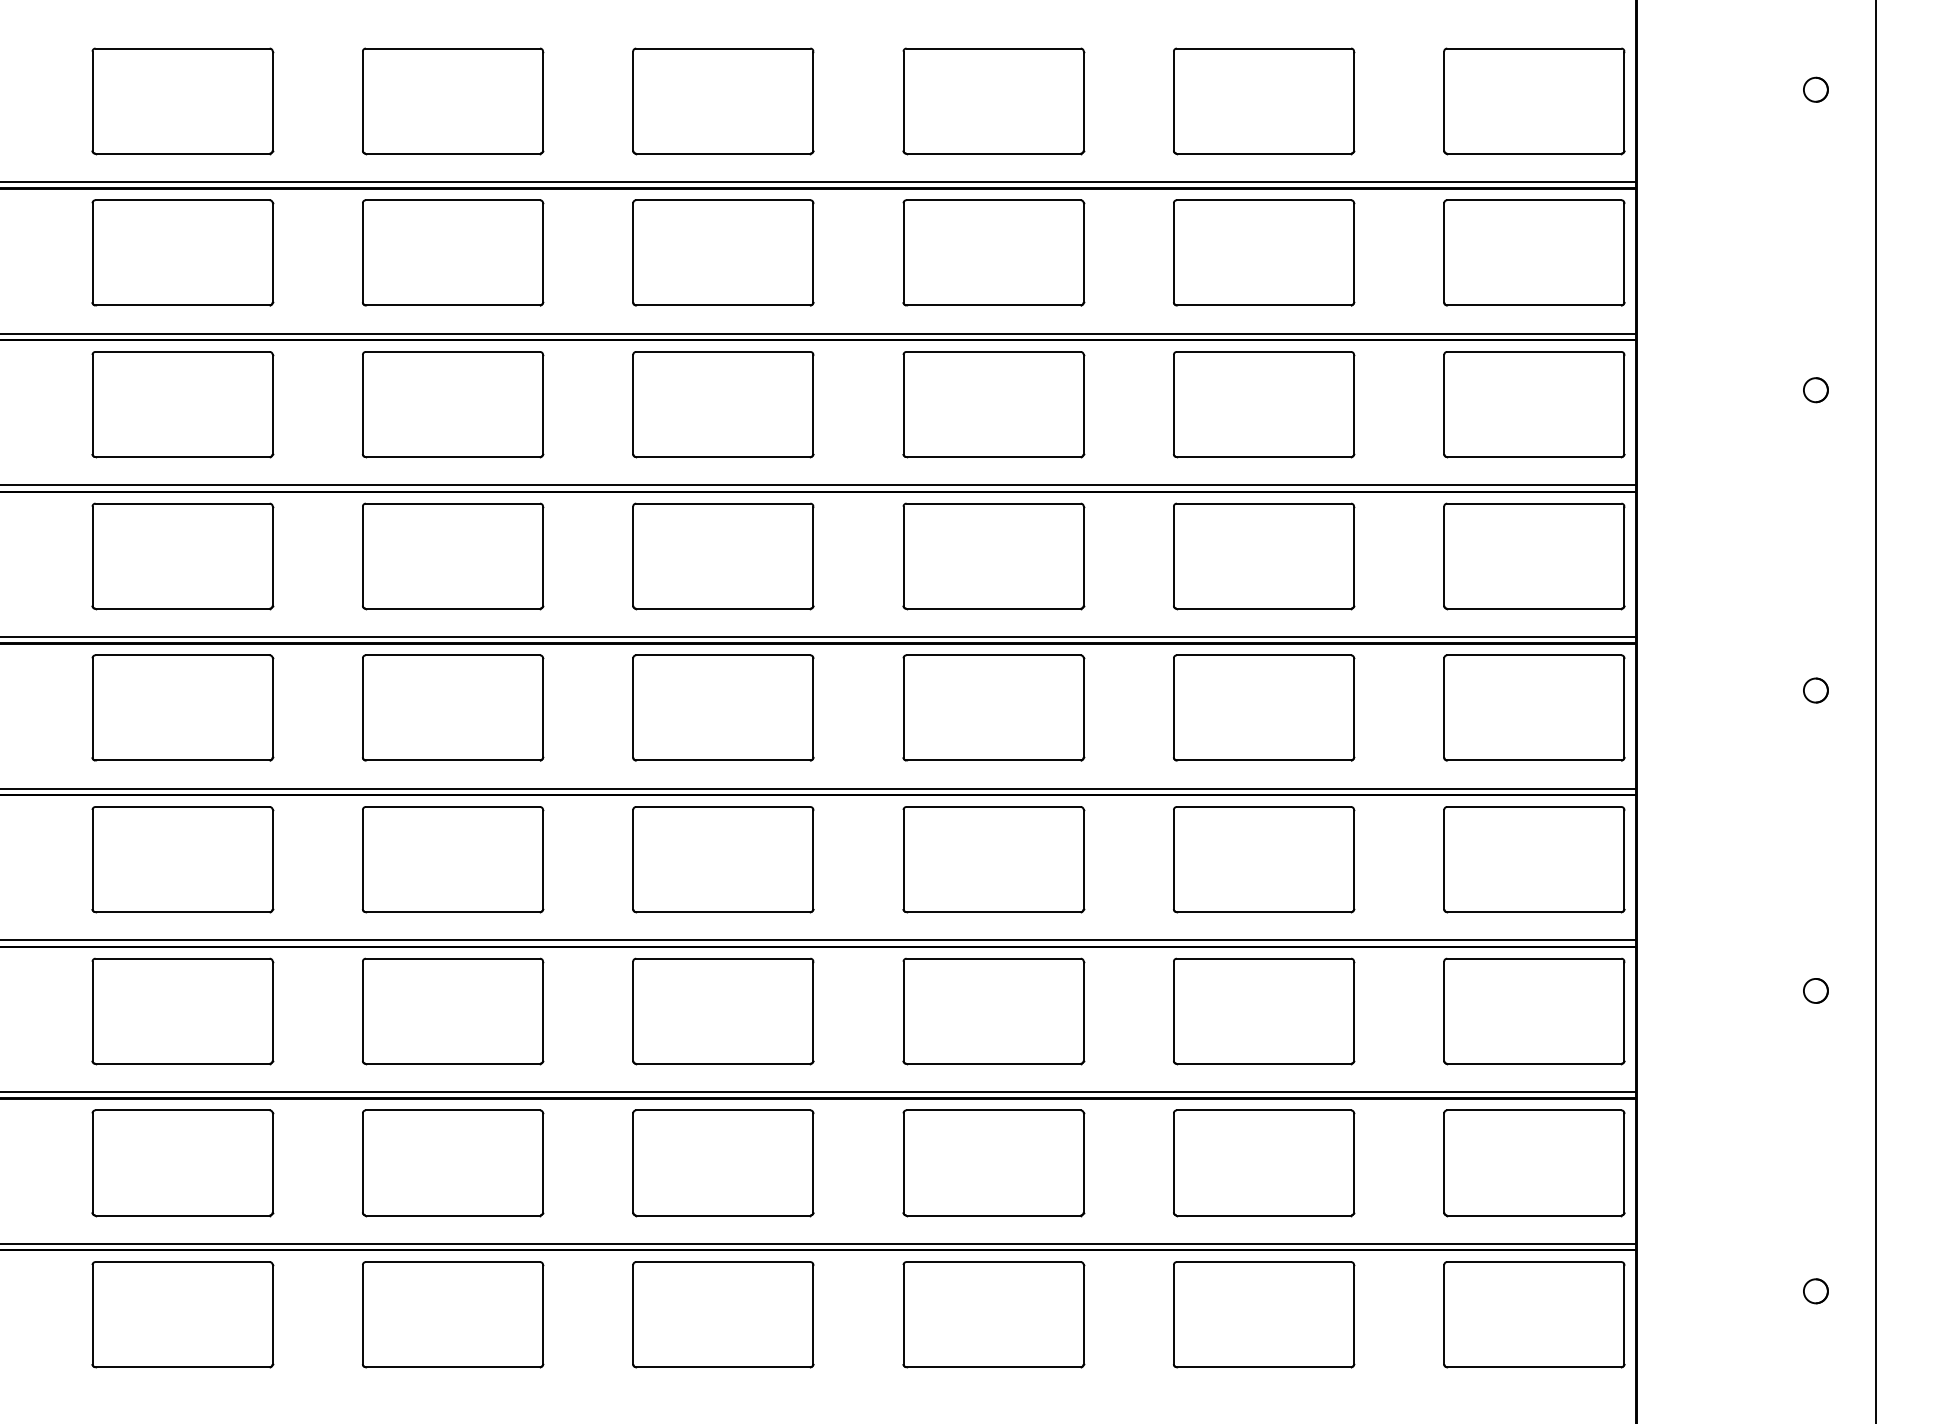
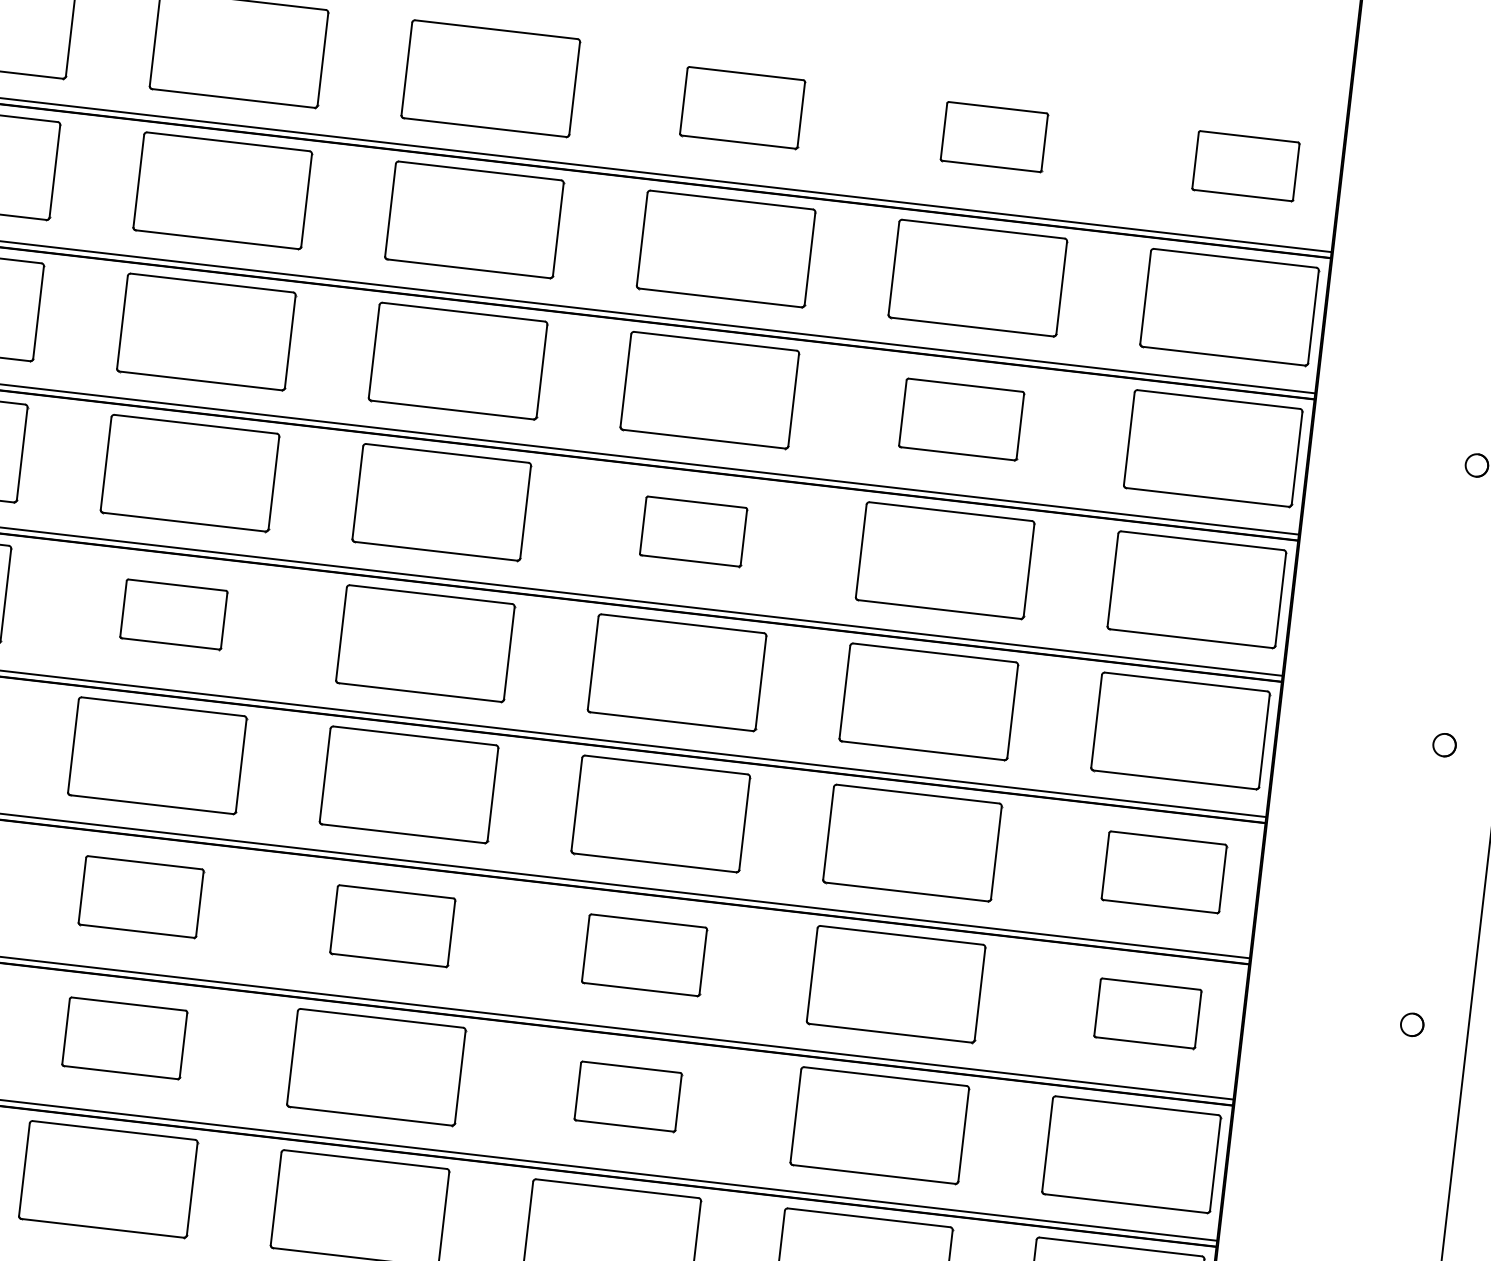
part: (993, 101) -> (742, 108), size x0.7
part: (1264, 101) -> (994, 137), size x0.6
part: (1534, 101) -> (1246, 166), size x0.6
part: (1264, 404) -> (961, 419), size x0.7
part: (993, 556) -> (693, 531), size x0.6
part: (453, 707) -> (174, 614), size x0.6
part: (1534, 859) -> (1164, 872), size x0.7
part: (453, 1011) -> (141, 897), size x0.7
part: (723, 1011) -> (392, 926), size x0.7
part: (993, 1011) -> (644, 955), size x0.7
part: (1534, 1011) -> (1147, 1013), size x0.6
part: (453, 1163) -> (125, 1038), size x0.7
part: (993, 1163) -> (627, 1096), size x0.6

